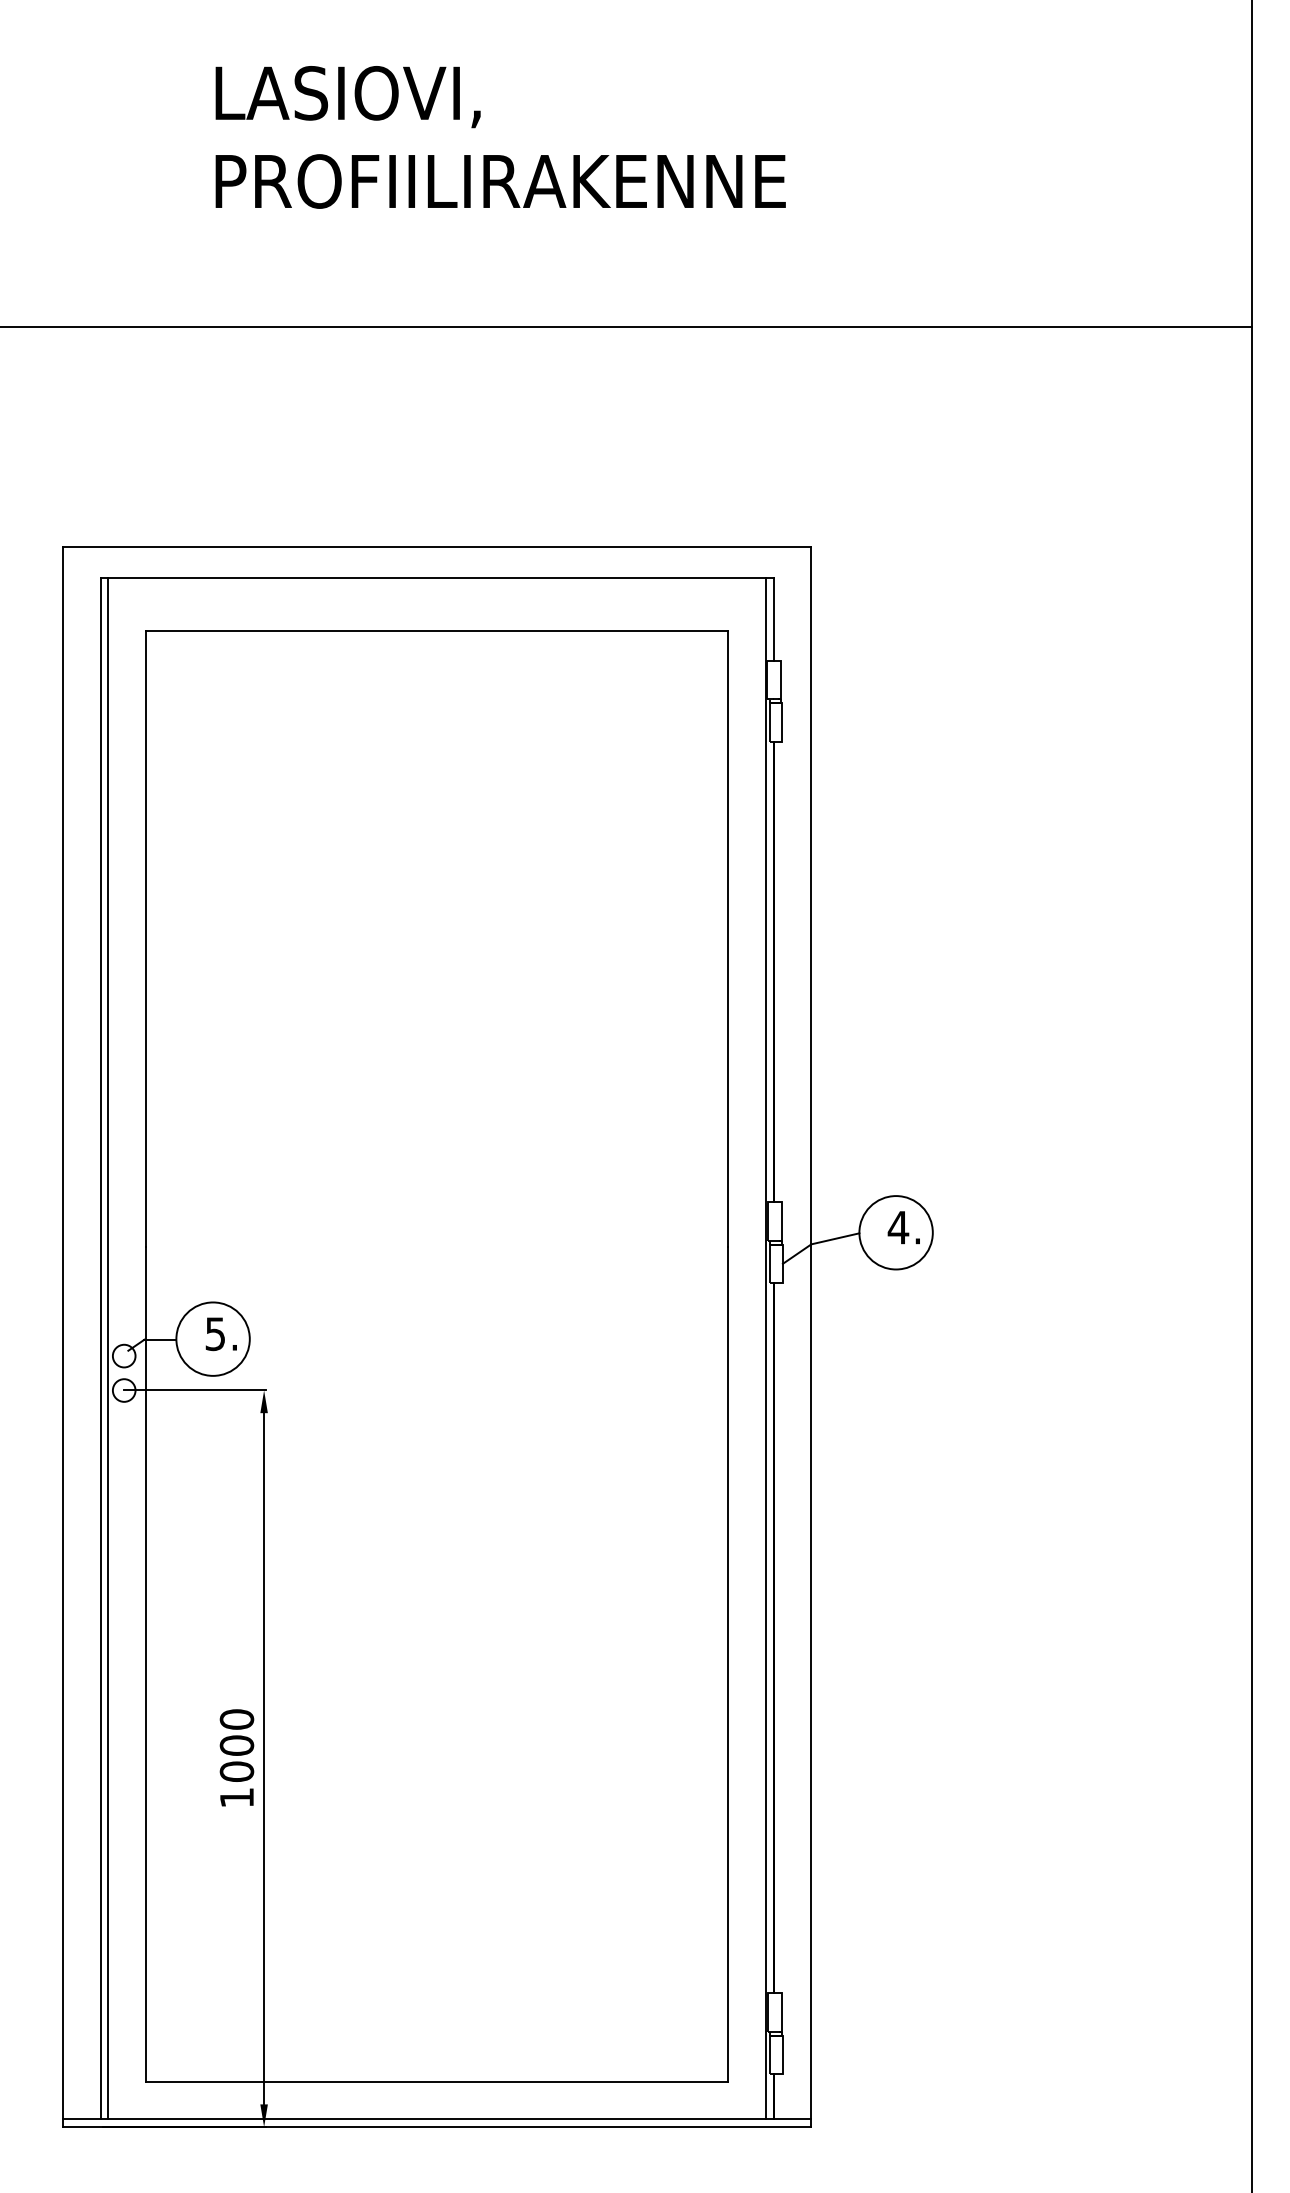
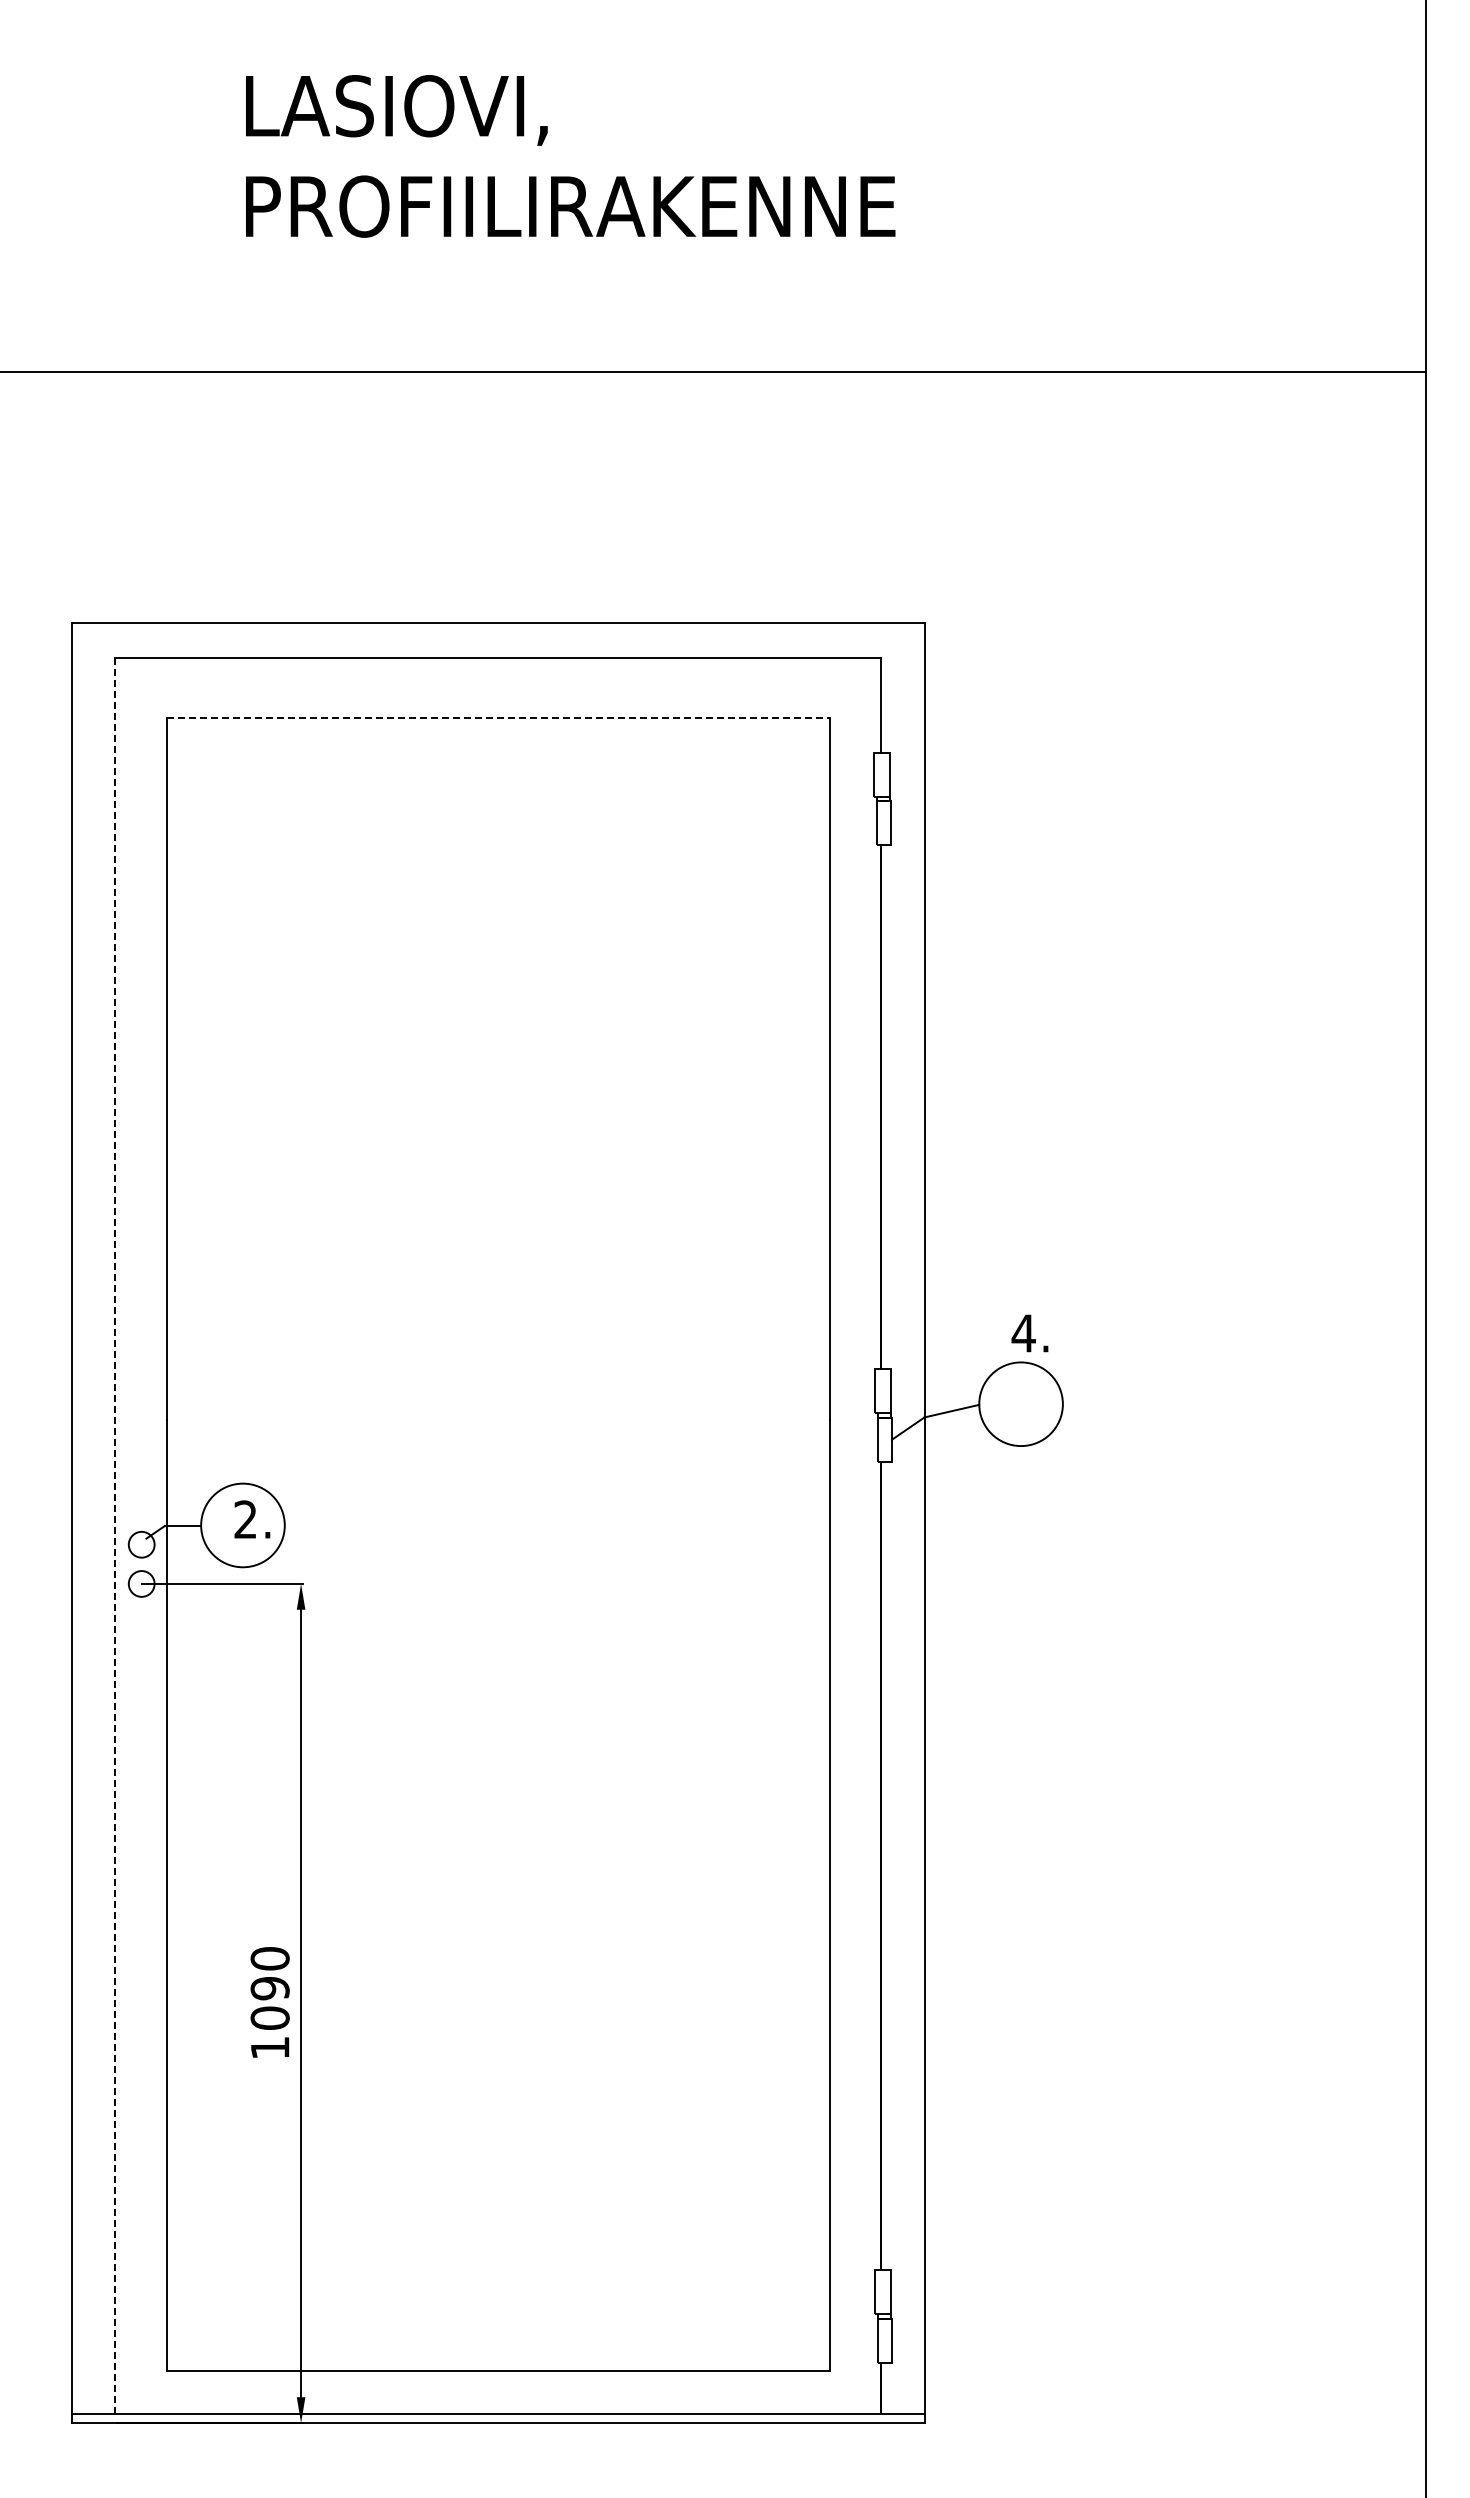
line: (437, 630) -> (498, 718), solid -> dashed
text: (903, 1227) -> (1029, 1333), moved
text: (215, 1333) -> (245, 1519), 5. -> 2.
line: (108, 1347) -> (123, 1535), removed
line: (765, 1347) -> (872, 1535), removed
line: (101, 1348) -> (115, 1536), solid -> dashed
text: (236, 1745) -> (269, 1988), 1000 -> 1090

